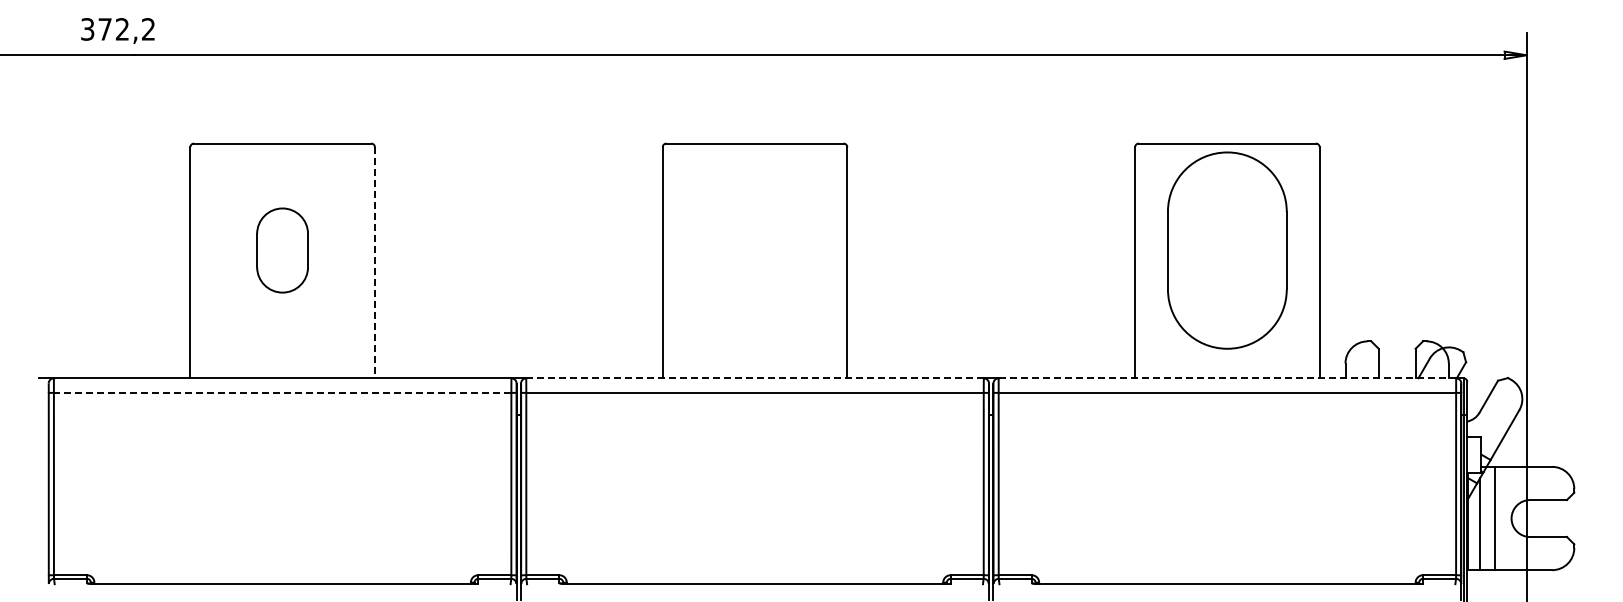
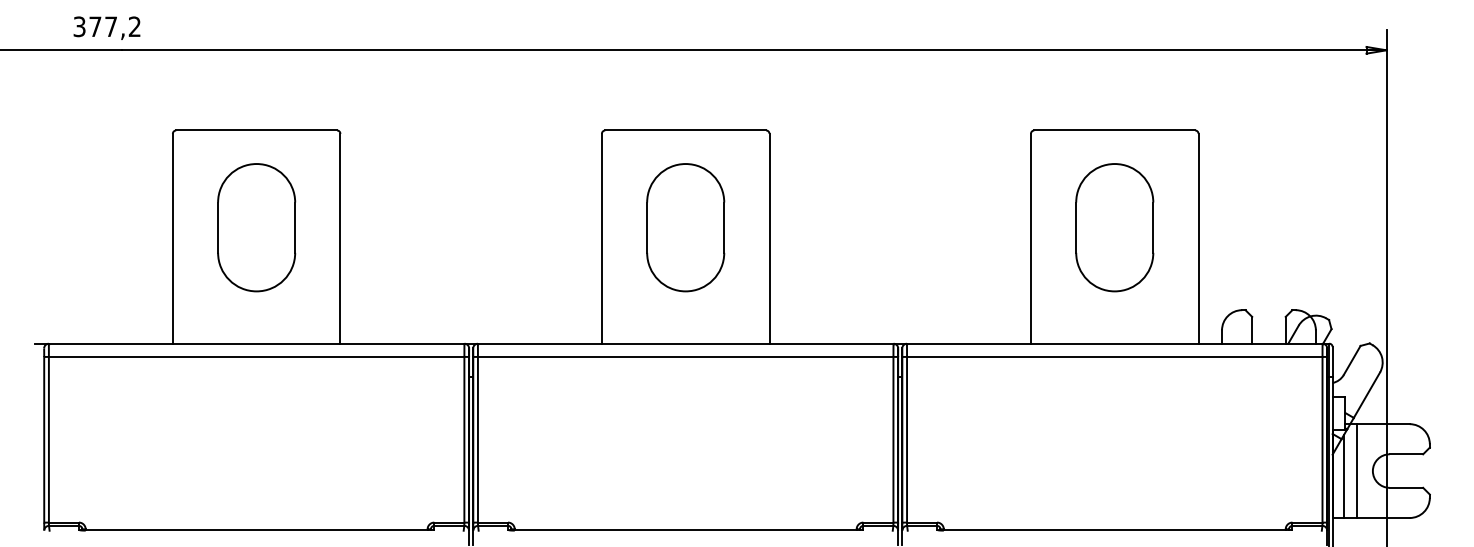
text: (121, 29) -> (110, 26), 372,2 -> 377,2
part: (282, 250) -> (256, 227), size x1.67
part: (754, 250) -> (685, 227), added
part: (1227, 250) -> (1114, 227), size x0.71
line: (374, 262) -> (340, 238), dashed -> solid
line: (755, 378) -> (686, 343), dashed -> solid
line: (1227, 378) -> (1114, 343), dashed -> solid
line: (282, 392) -> (256, 356), dashed -> solid

